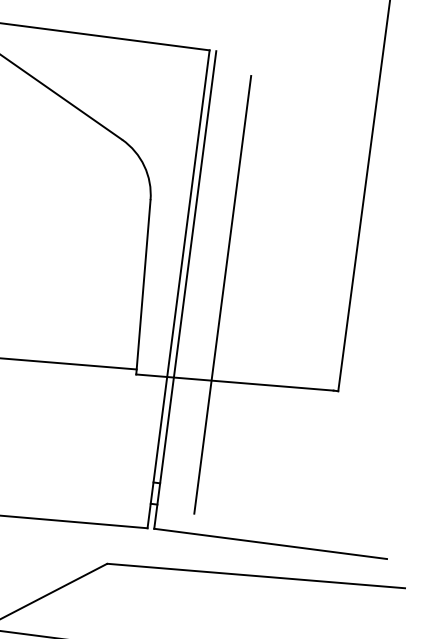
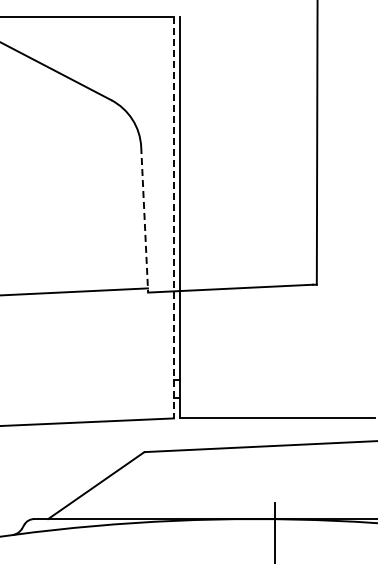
line: (143, 286) -> (144, 219), solid -> dashed
line: (178, 289) -> (173, 217), solid -> dashed
line: (223, 294) -> (211, 217), removed

